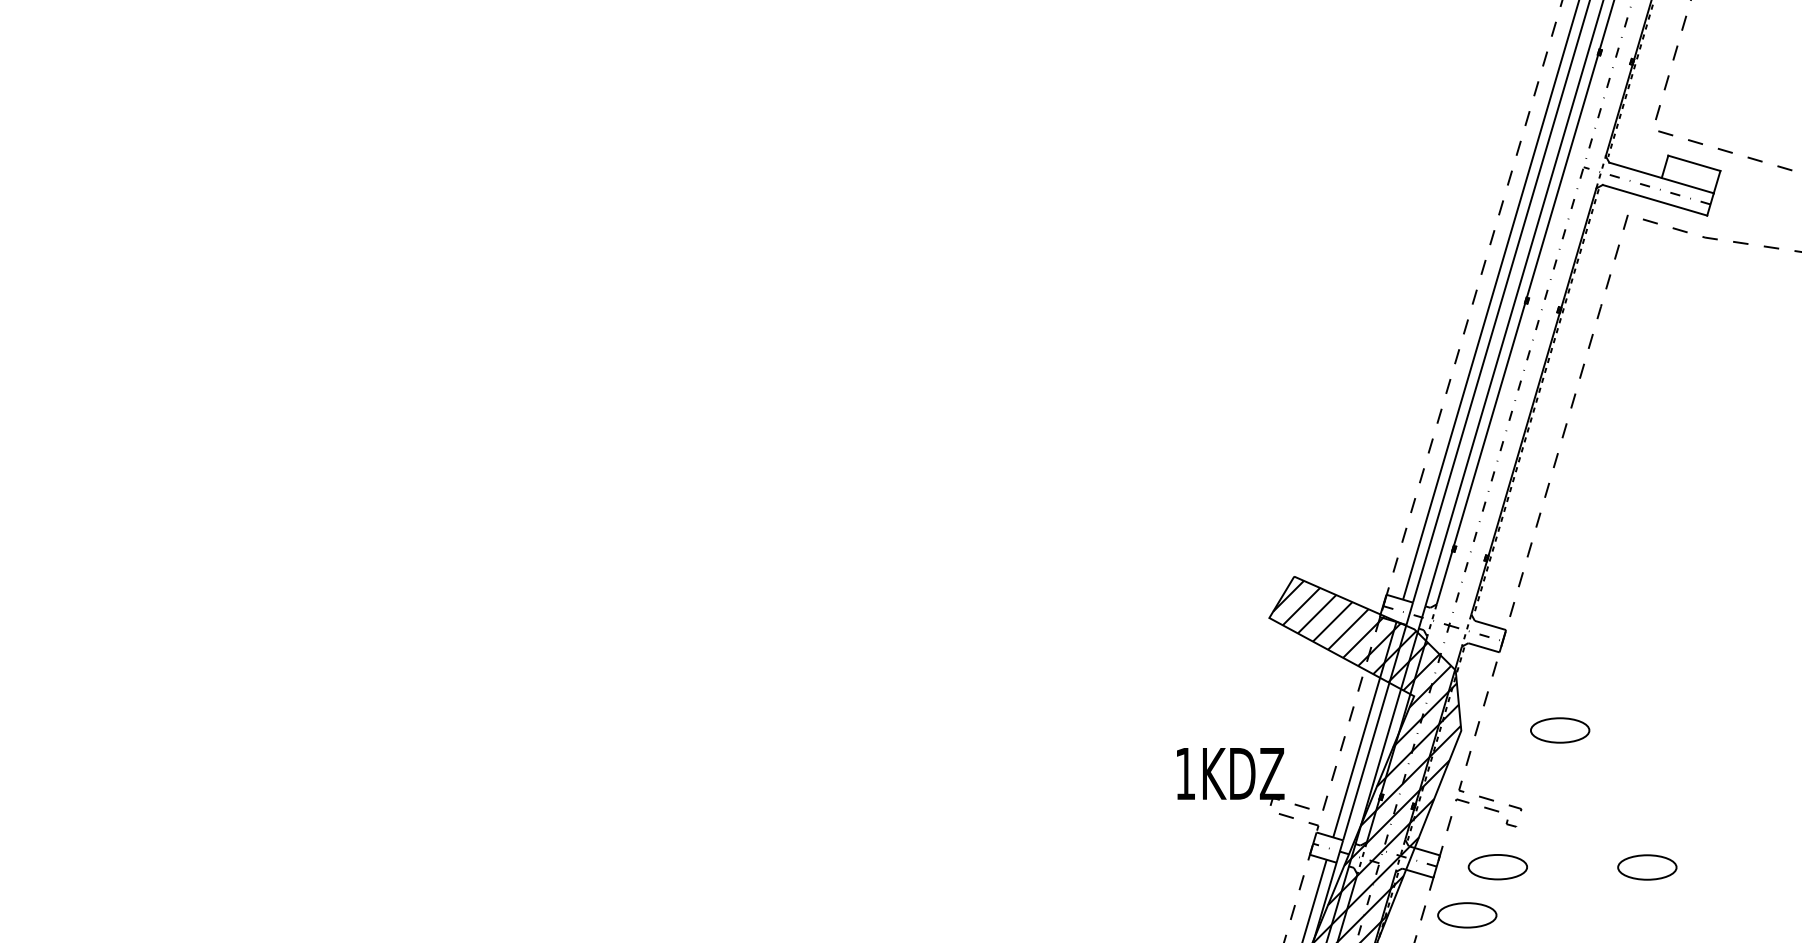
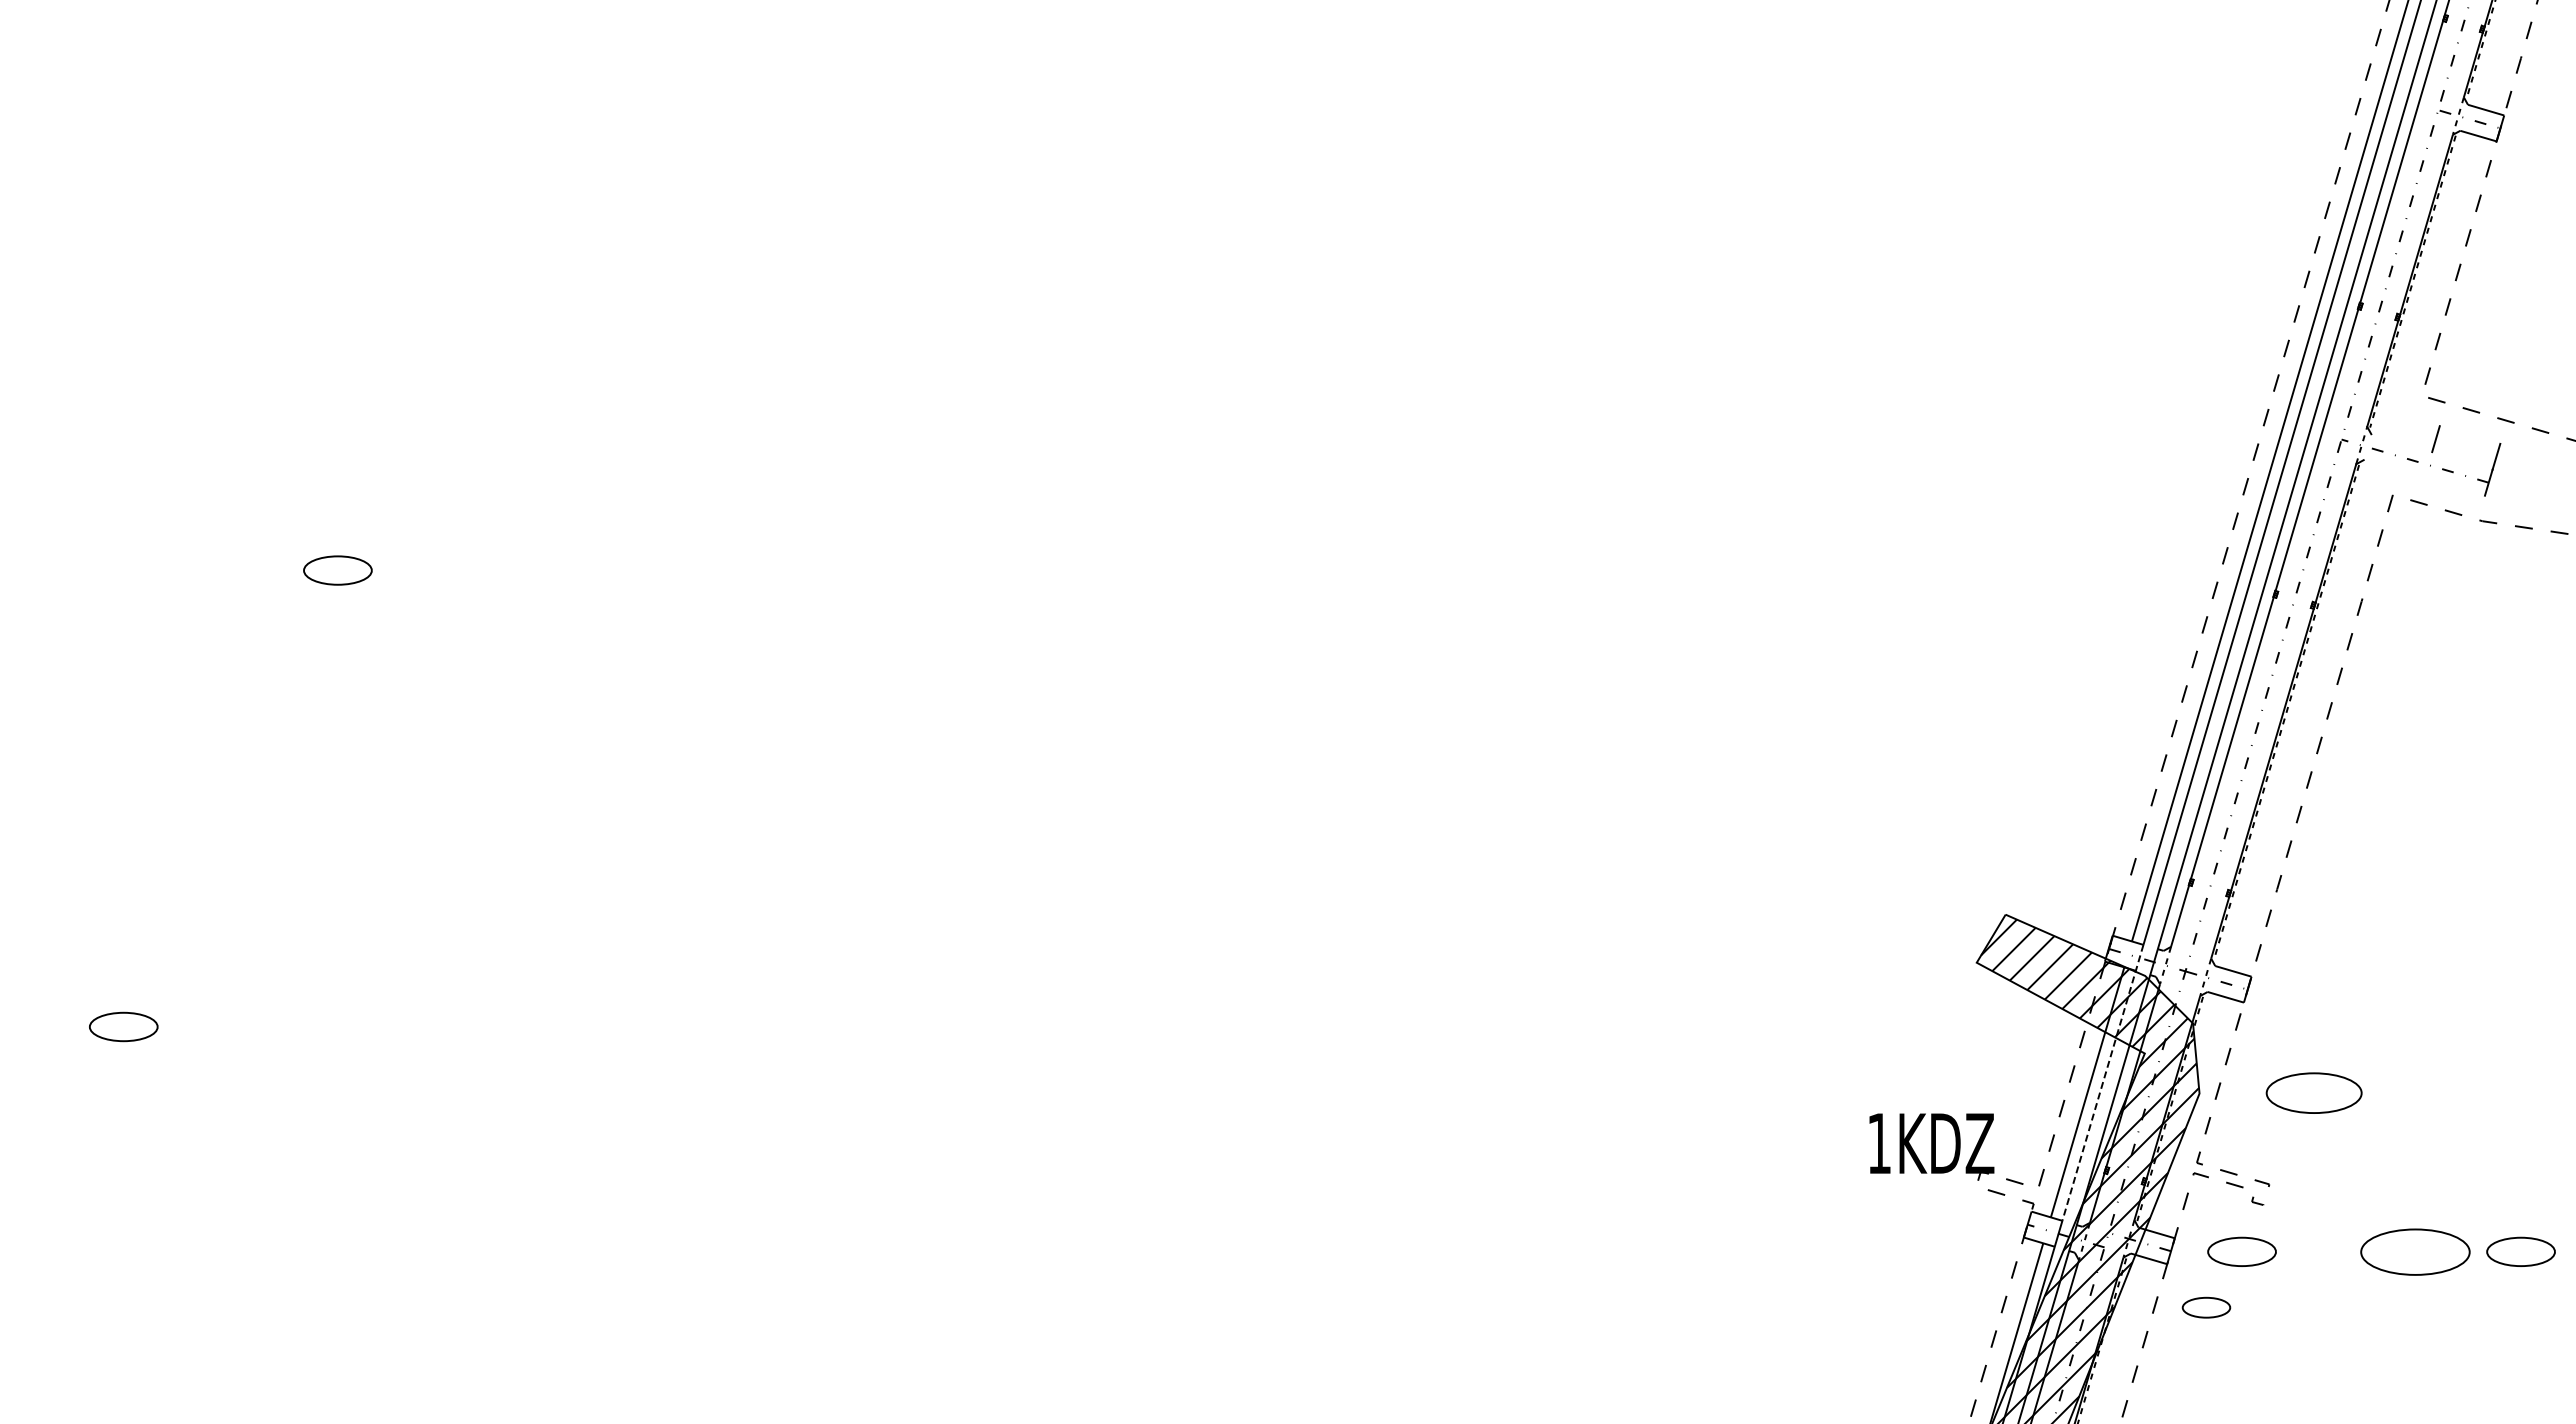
line: (1693, 162) -> (2469, 434), removed
line: (1661, 177) -> (2431, 451), removed
line: (1654, 199) -> (2423, 477), removed
line: (1377, 721) -> (2102, 1082), solid -> dashed
part: (1560, 730) -> (2314, 1093), size x1.4
part: (1737, 866) -> (2520, 1251), added
part: (1647, 867) -> (2415, 1252), size x1.6
part: (1467, 915) -> (2206, 1307), size x0.7

